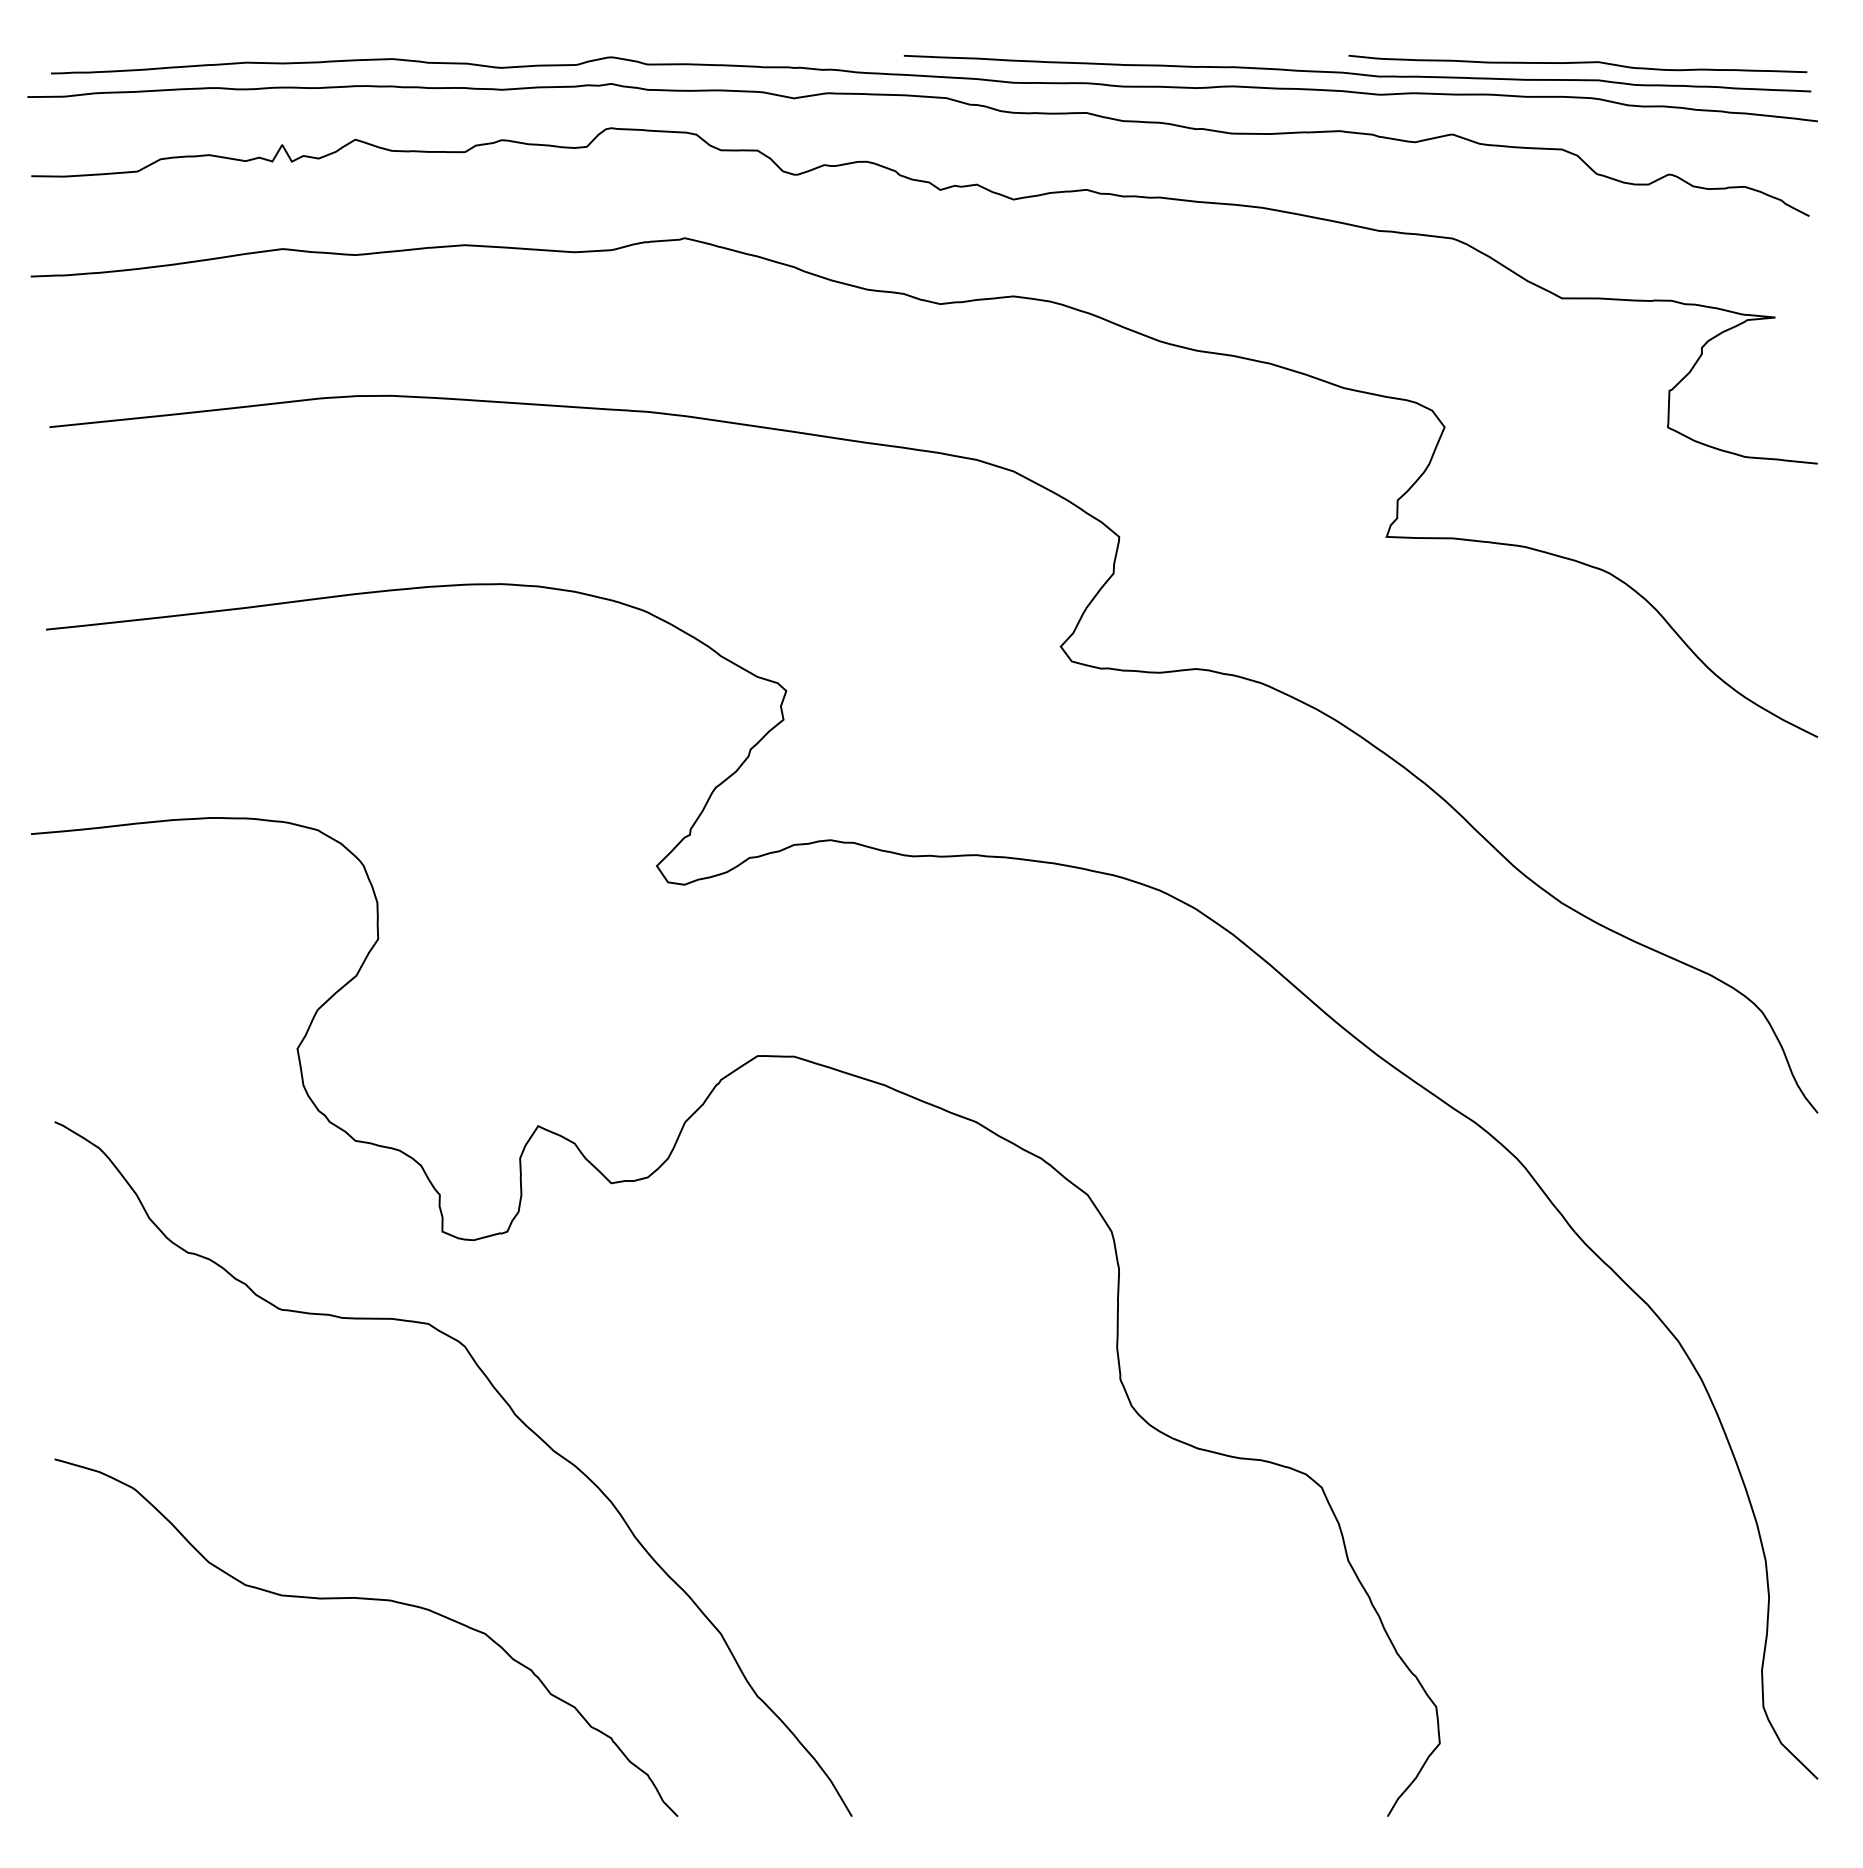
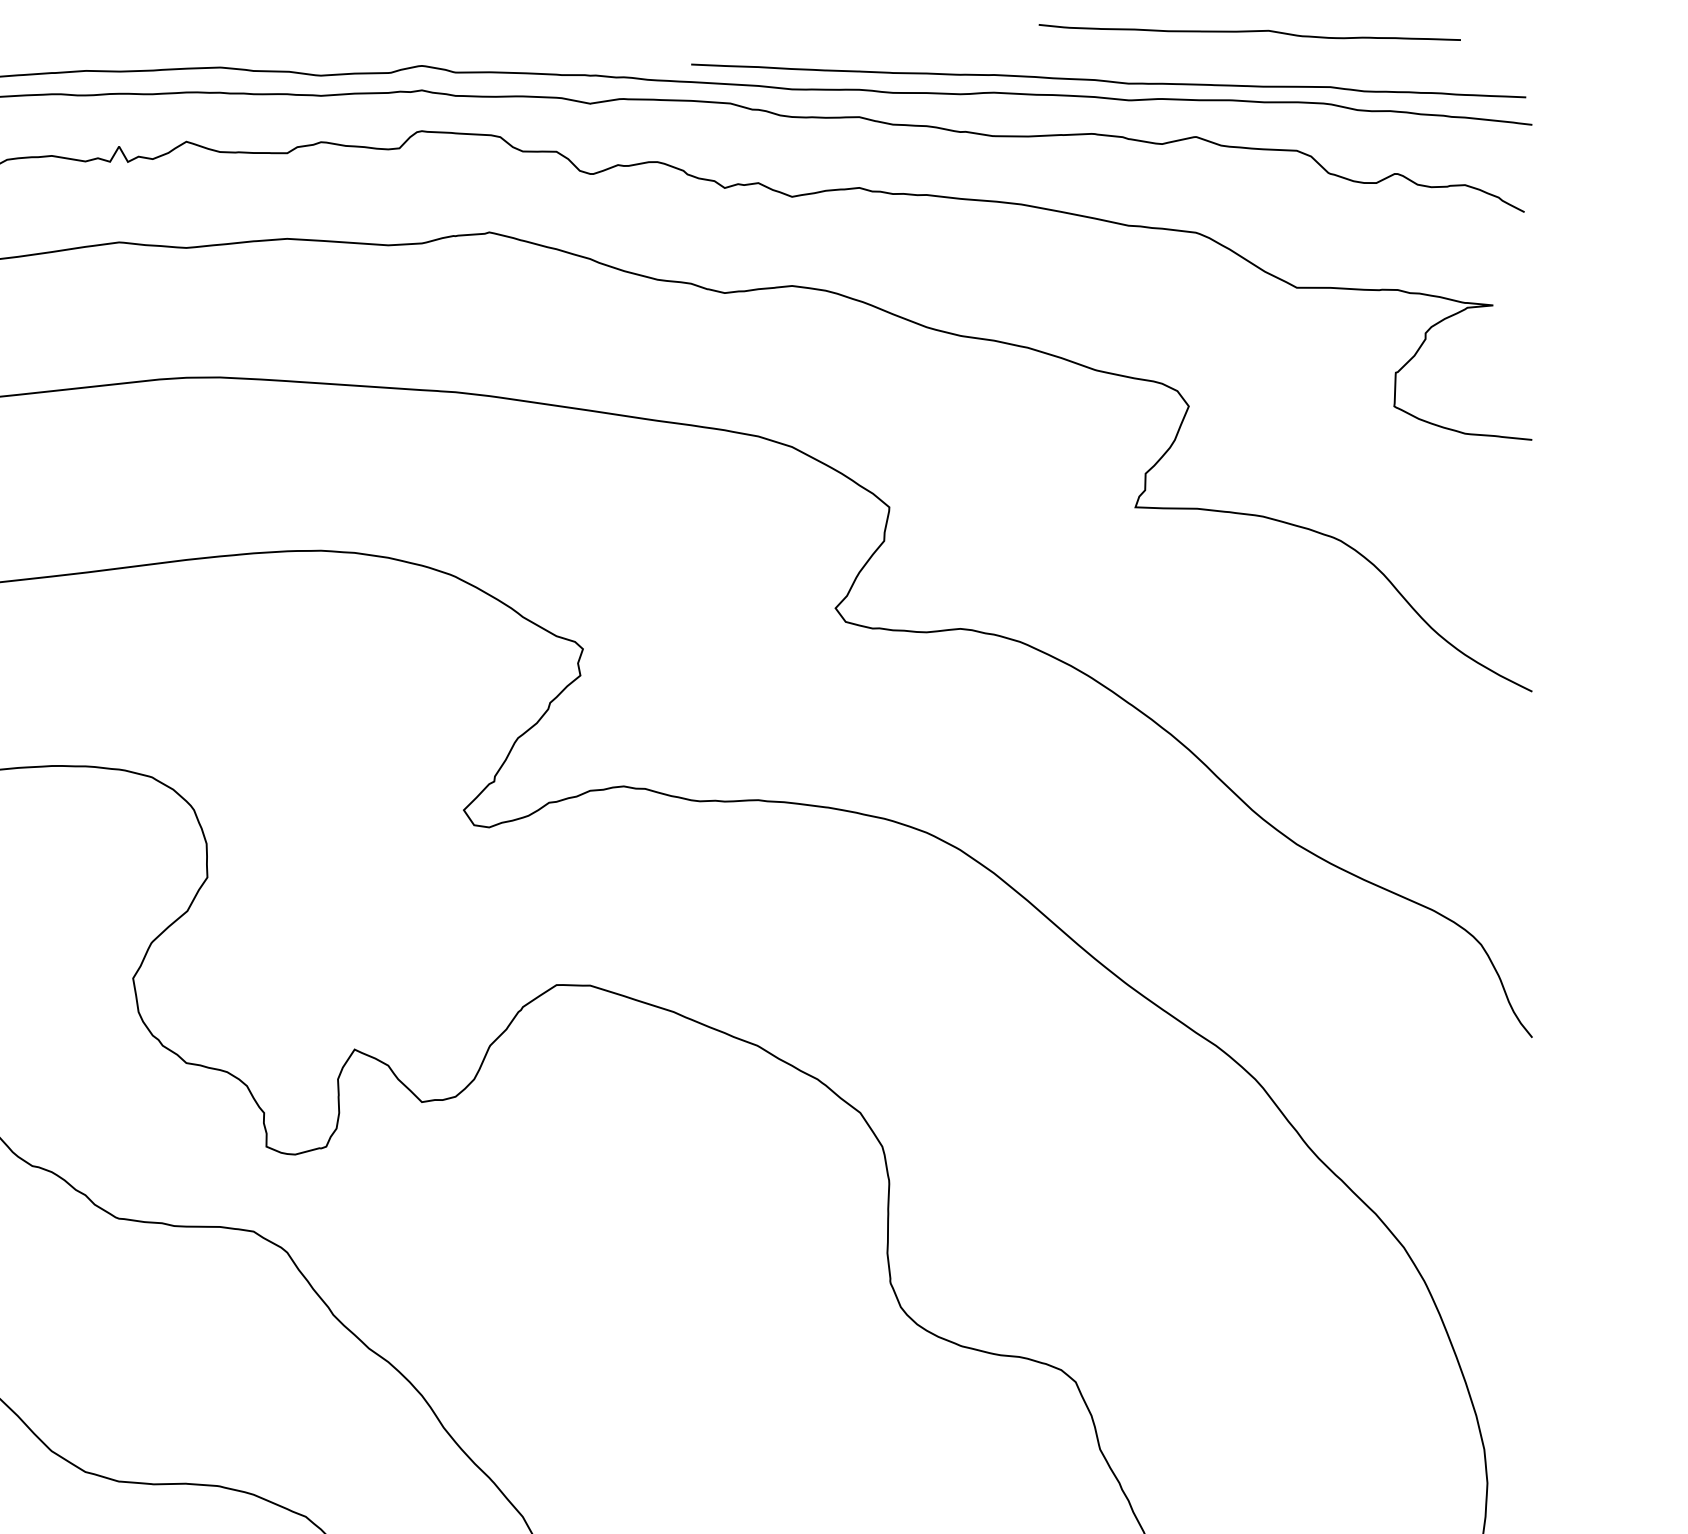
curve: (1577, 63) -> (1249, 32), moved

